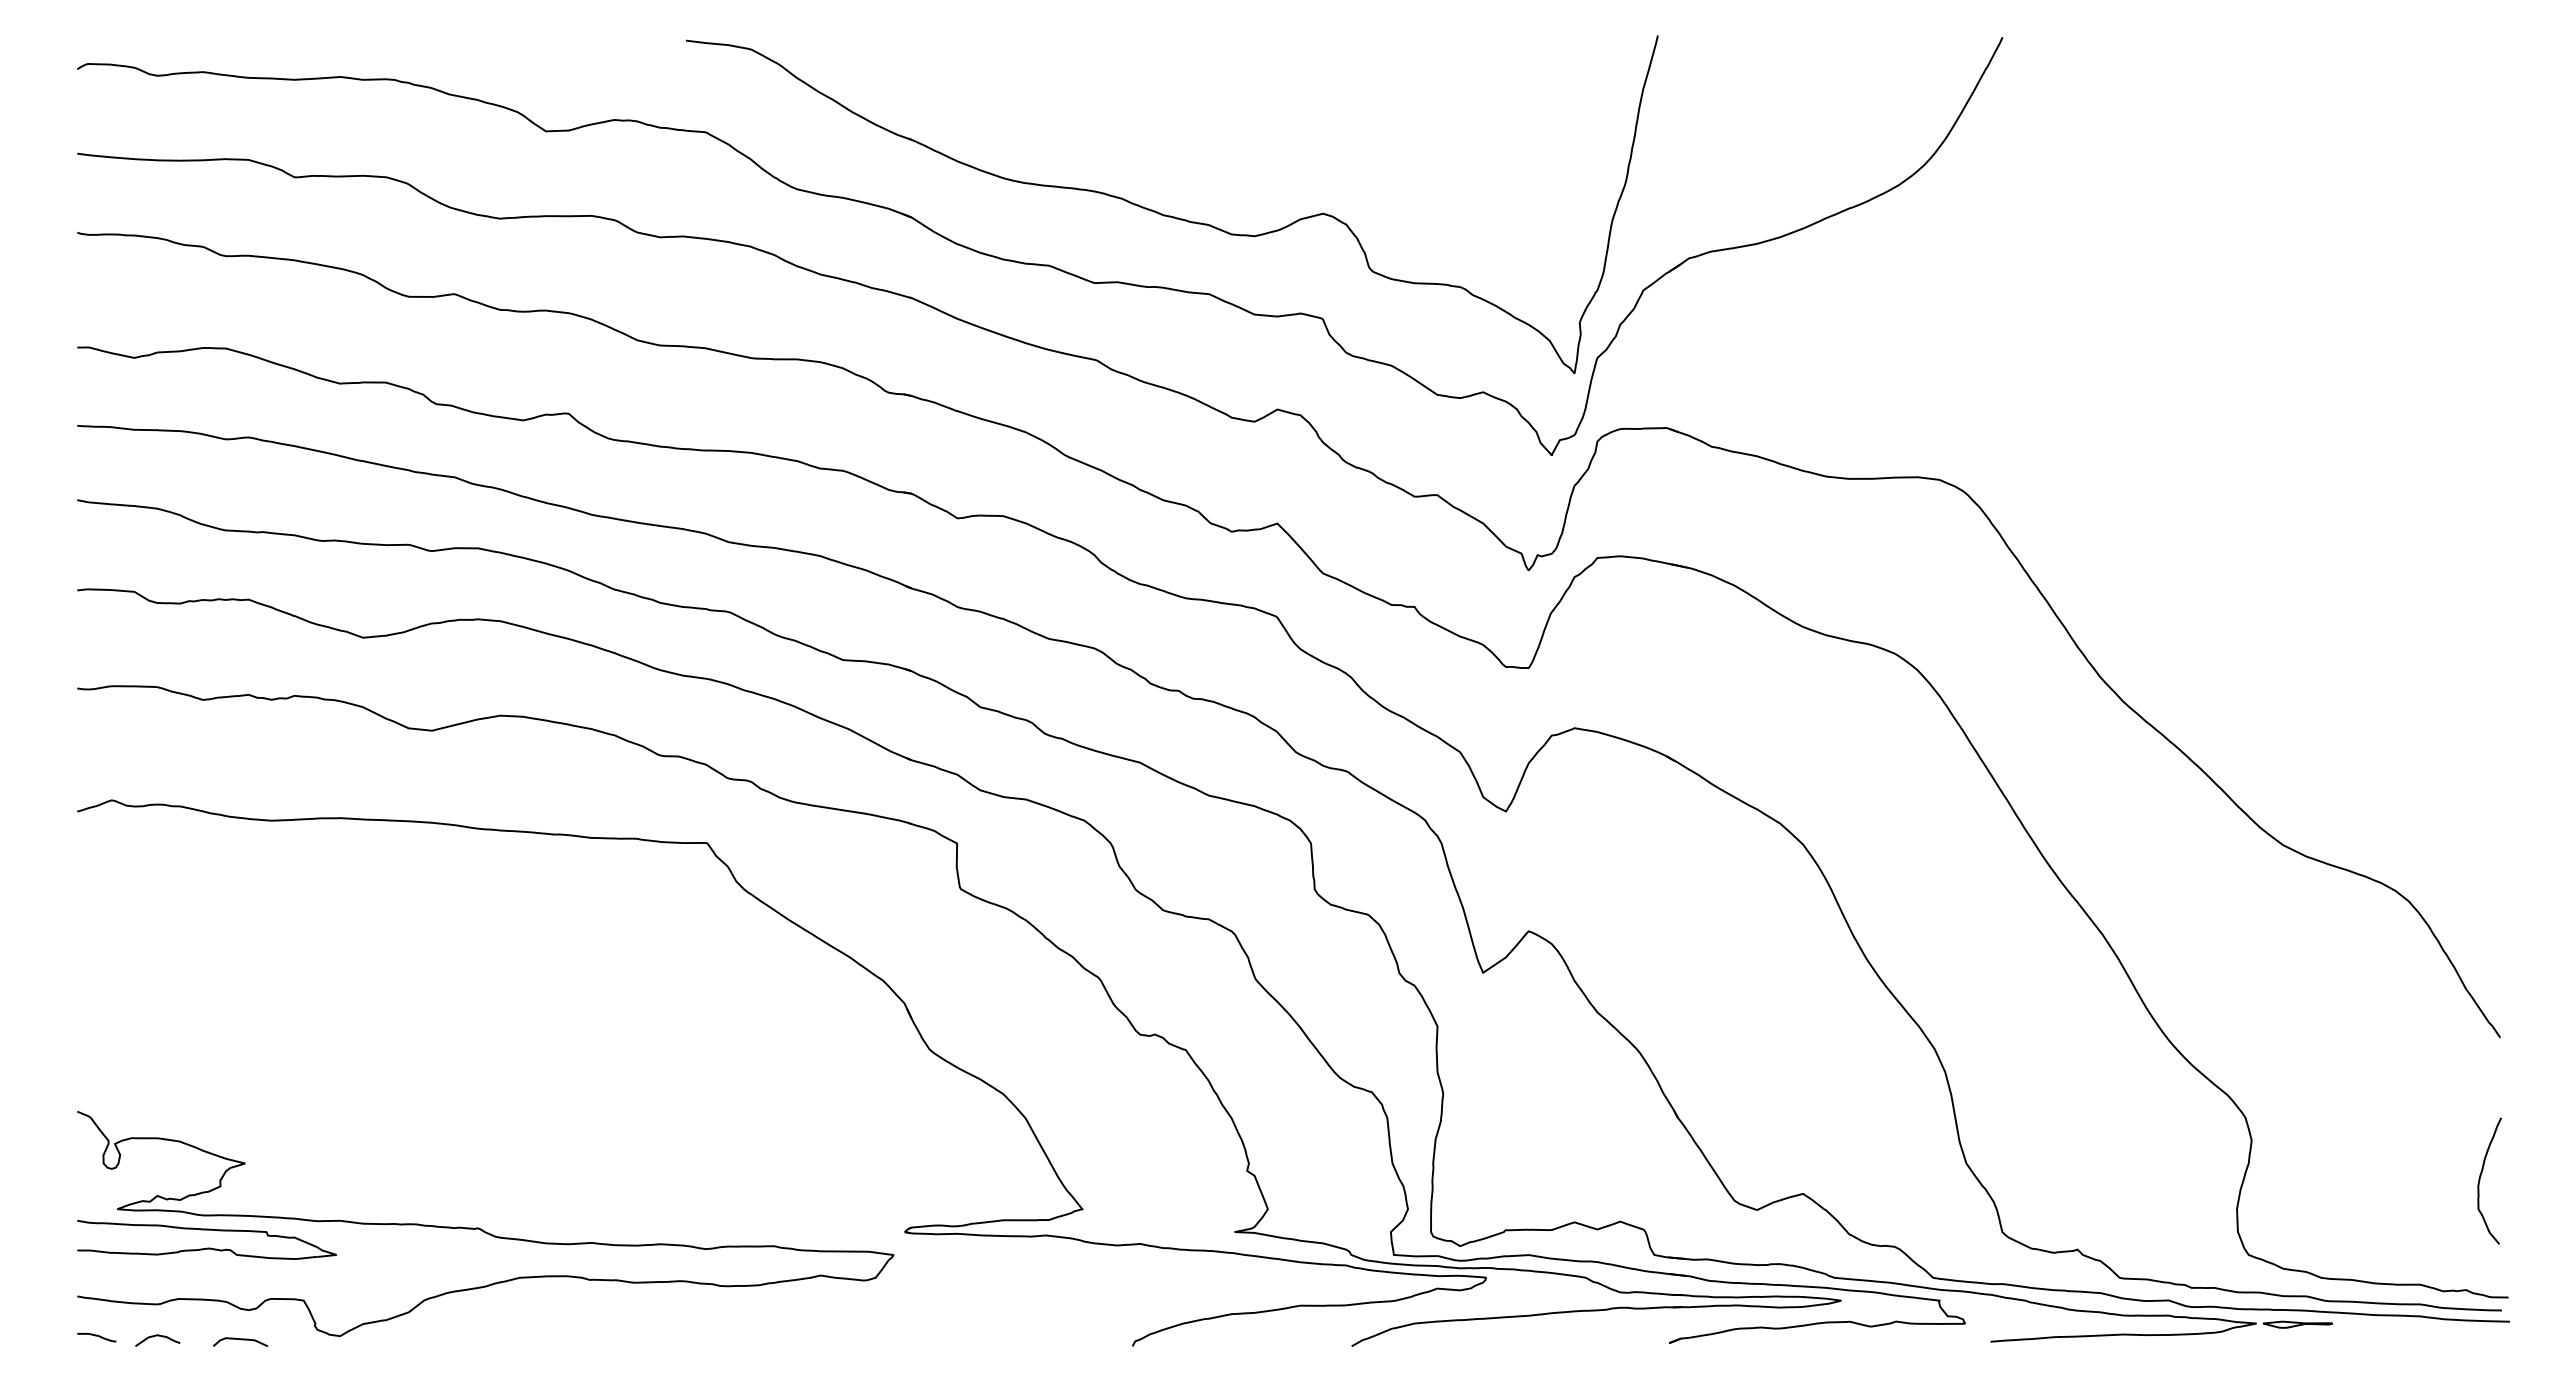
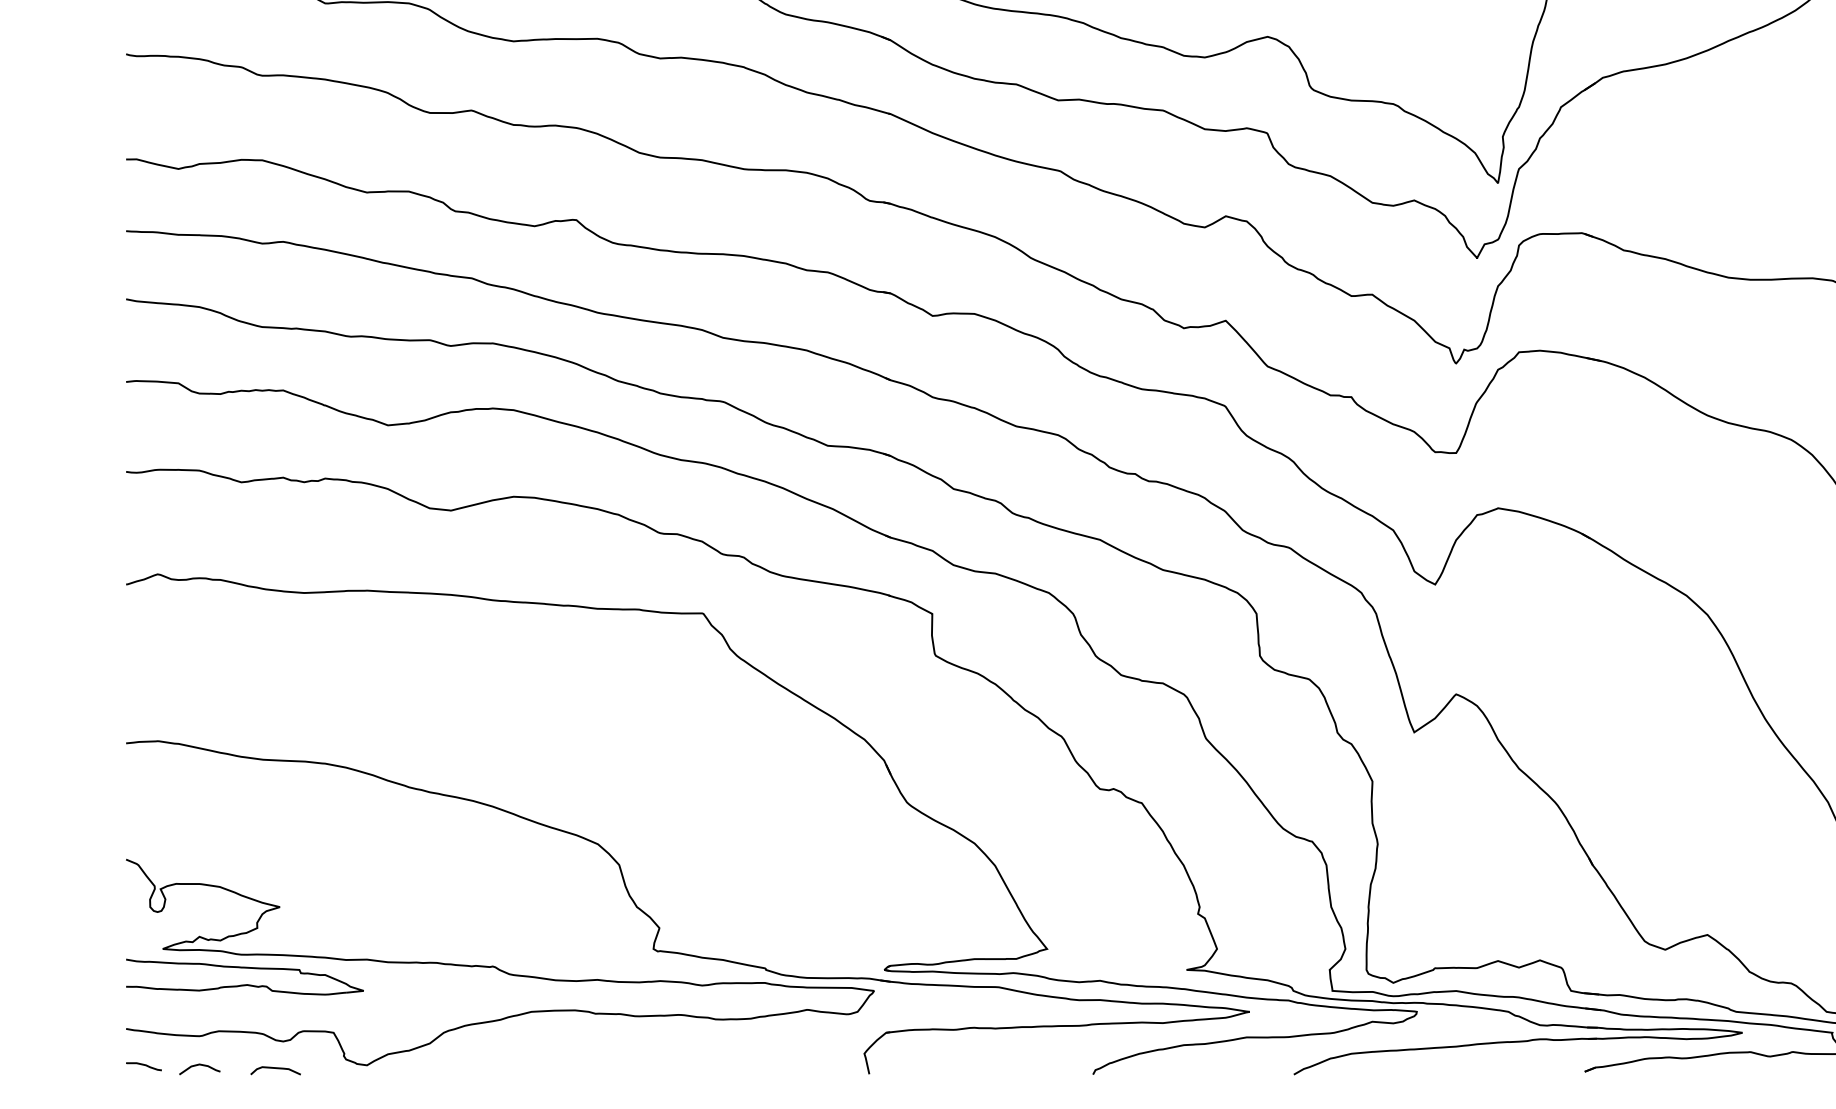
part: (658, 1183) -> (658, 925), added

